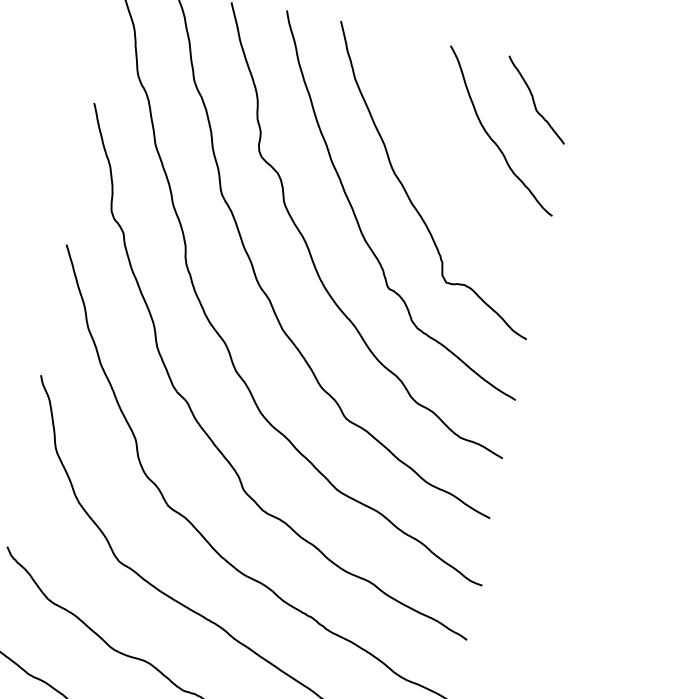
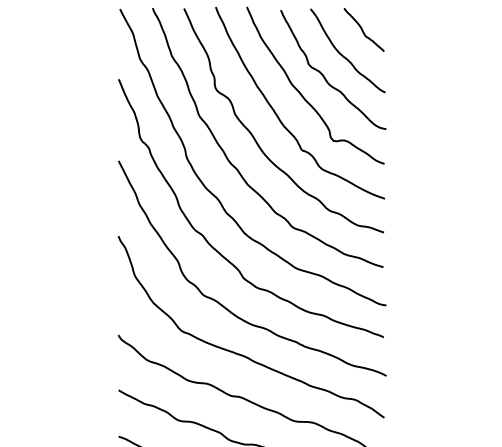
curve: (452, 165) -> (324, 75), added

